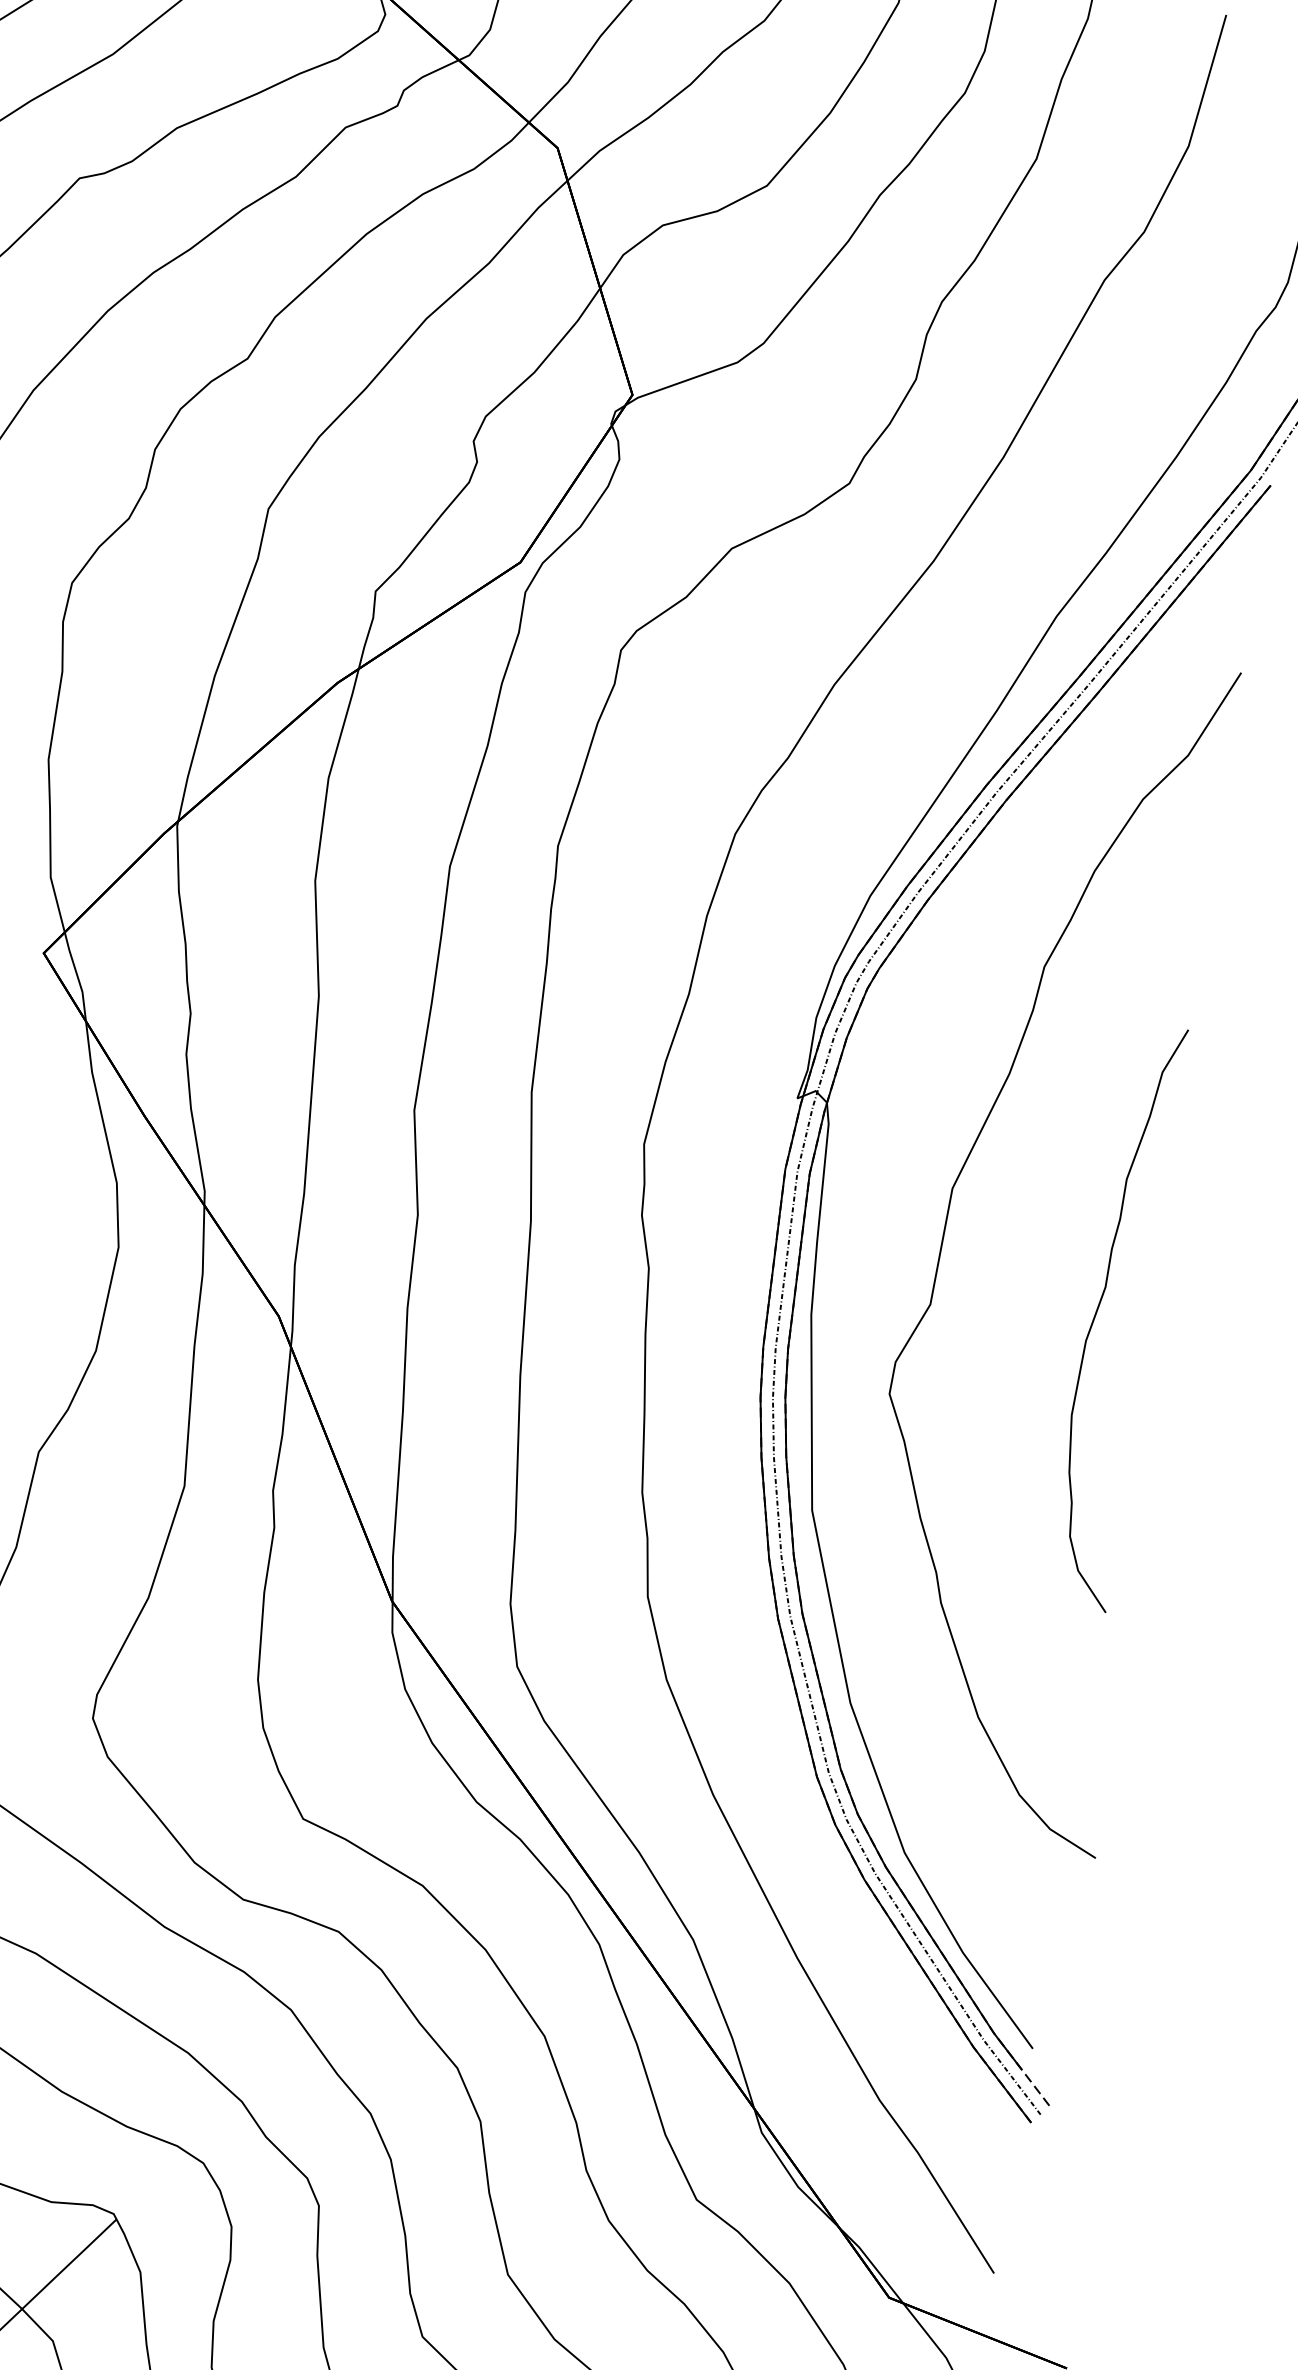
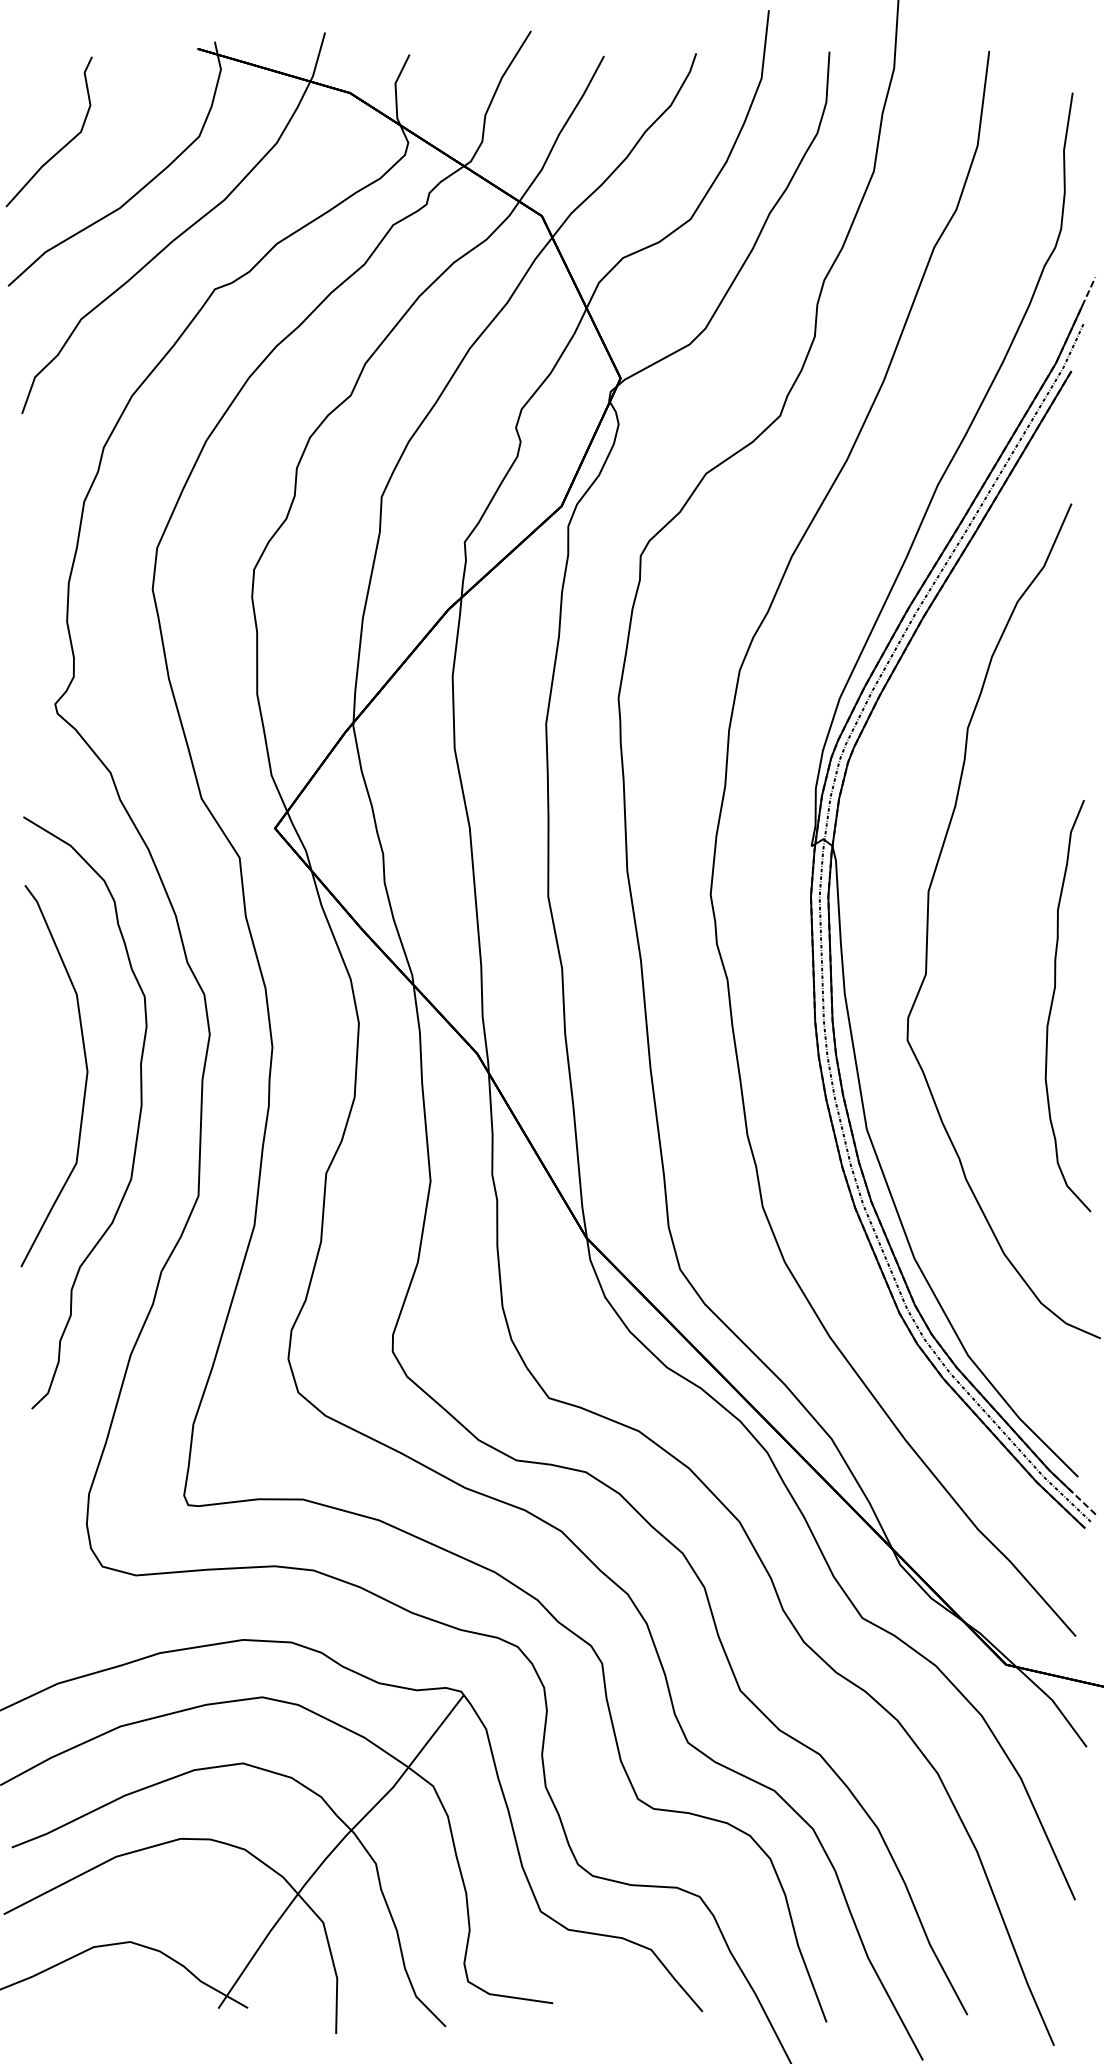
part: (1100, 1307) -> (1053, 1001), moved

